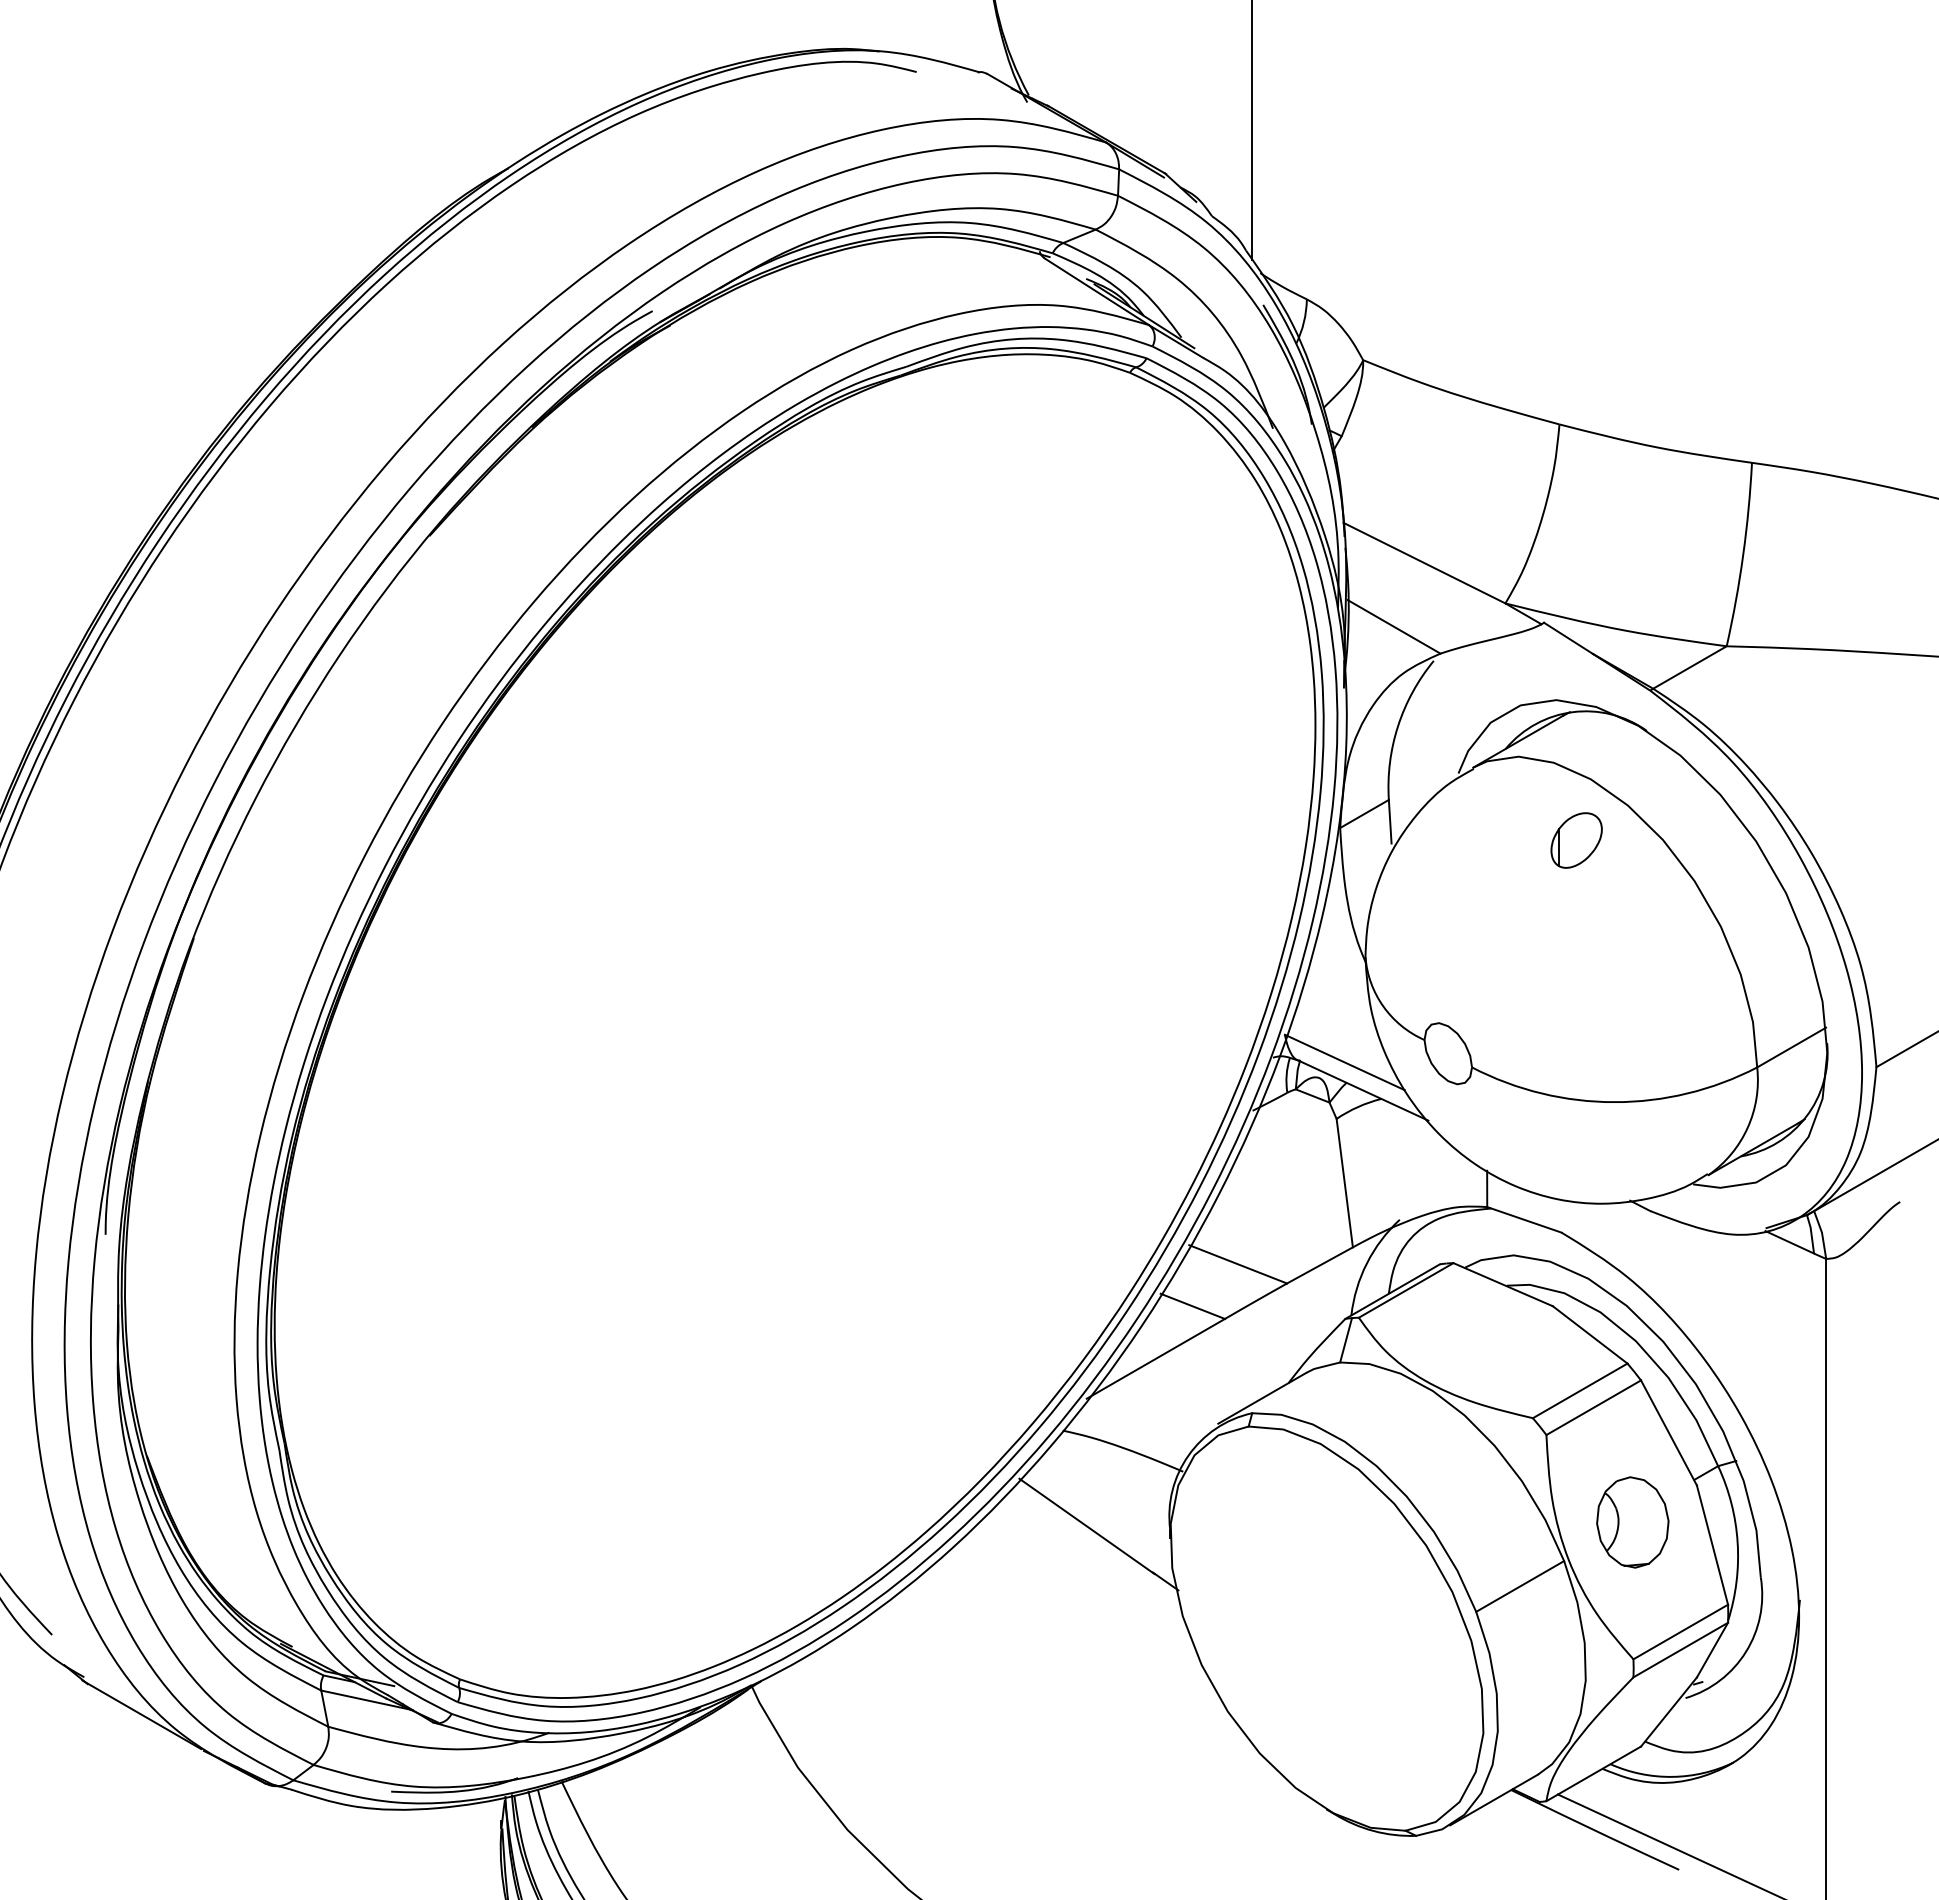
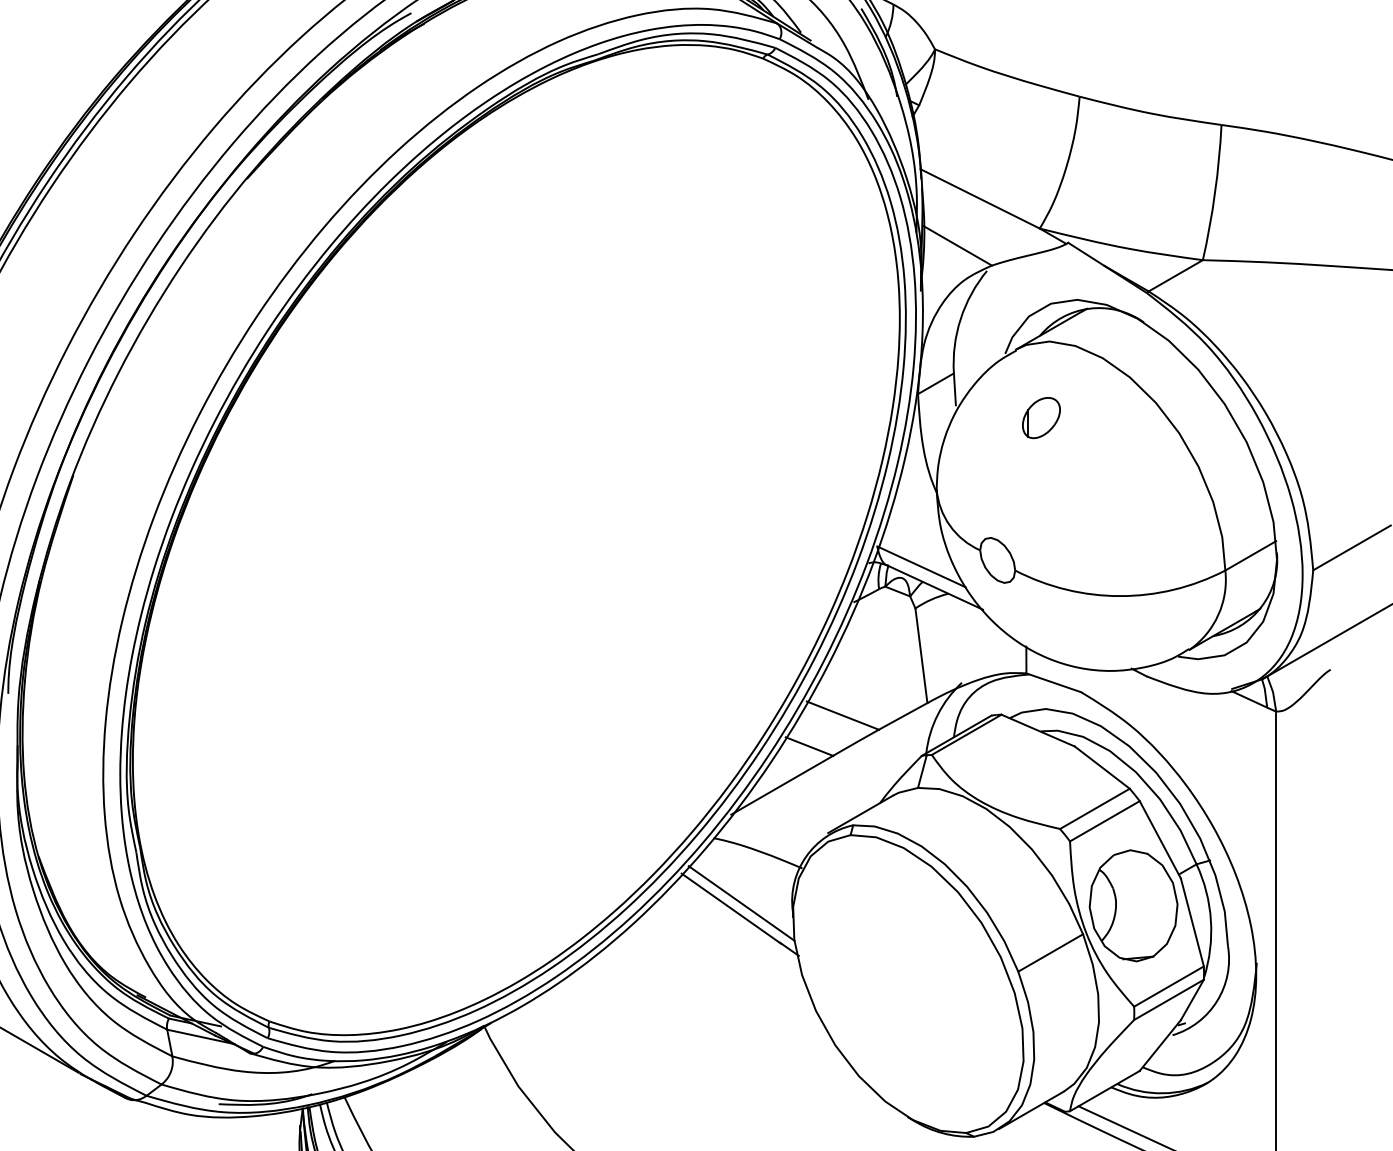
part: (1576, 840) -> (1041, 418), moved
line: (1100, 1518) -> (741, 902), added
part: (1632, 1522) -> (1133, 905), size x1.67

